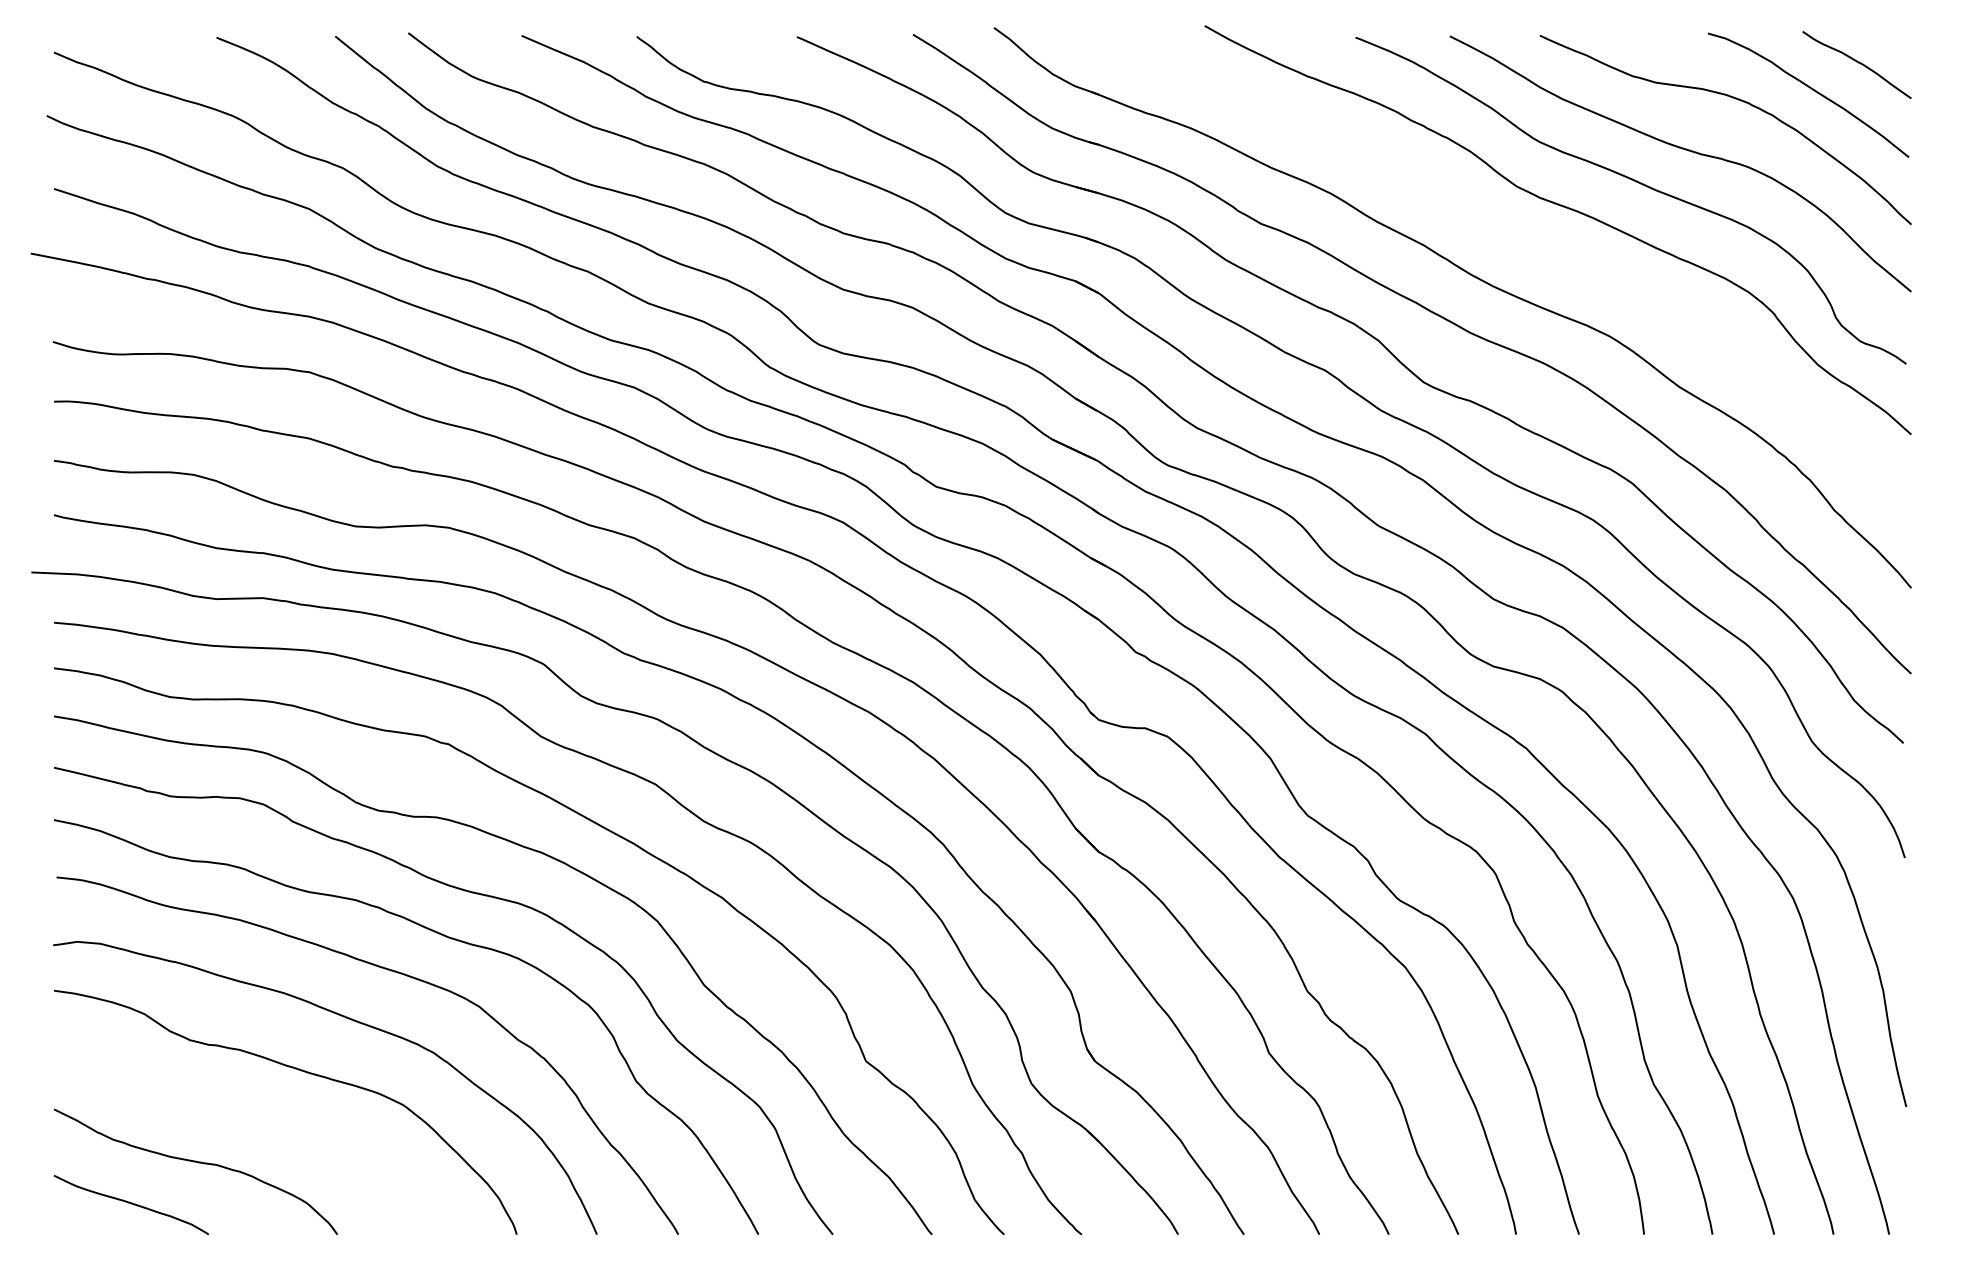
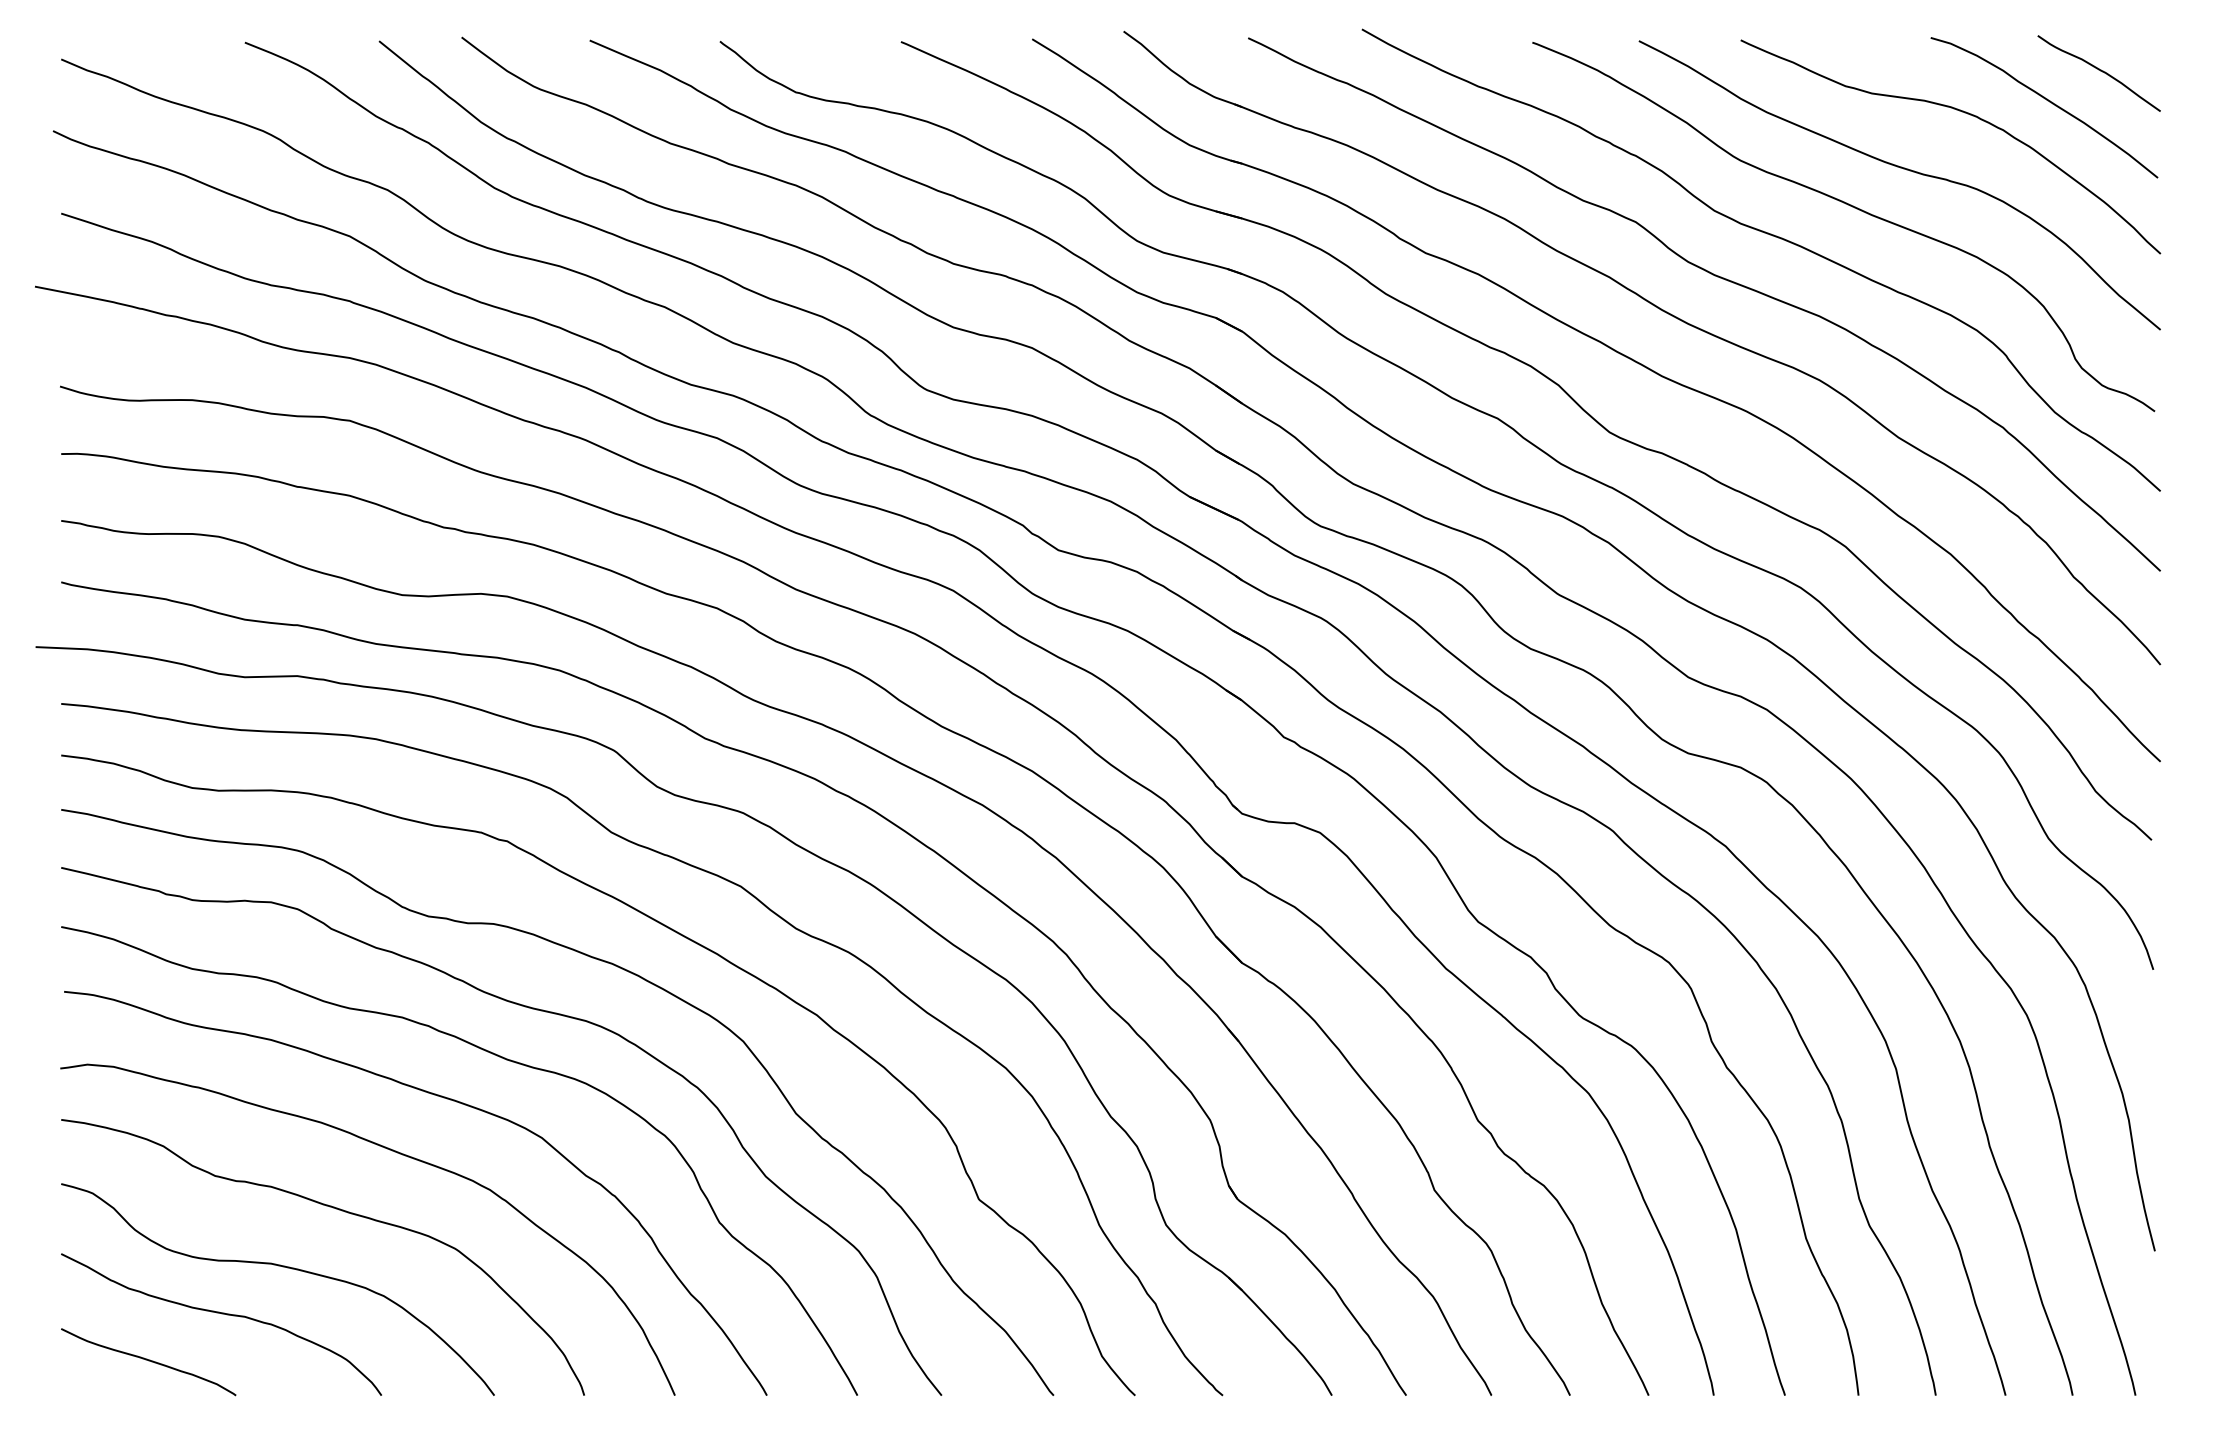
curve: (1516, 244) -> (1714, 276), added
curve: (249, 1121) -> (282, 1267), added

